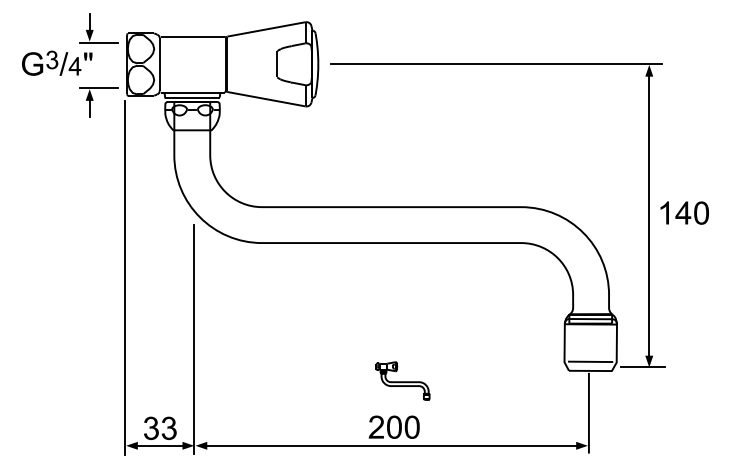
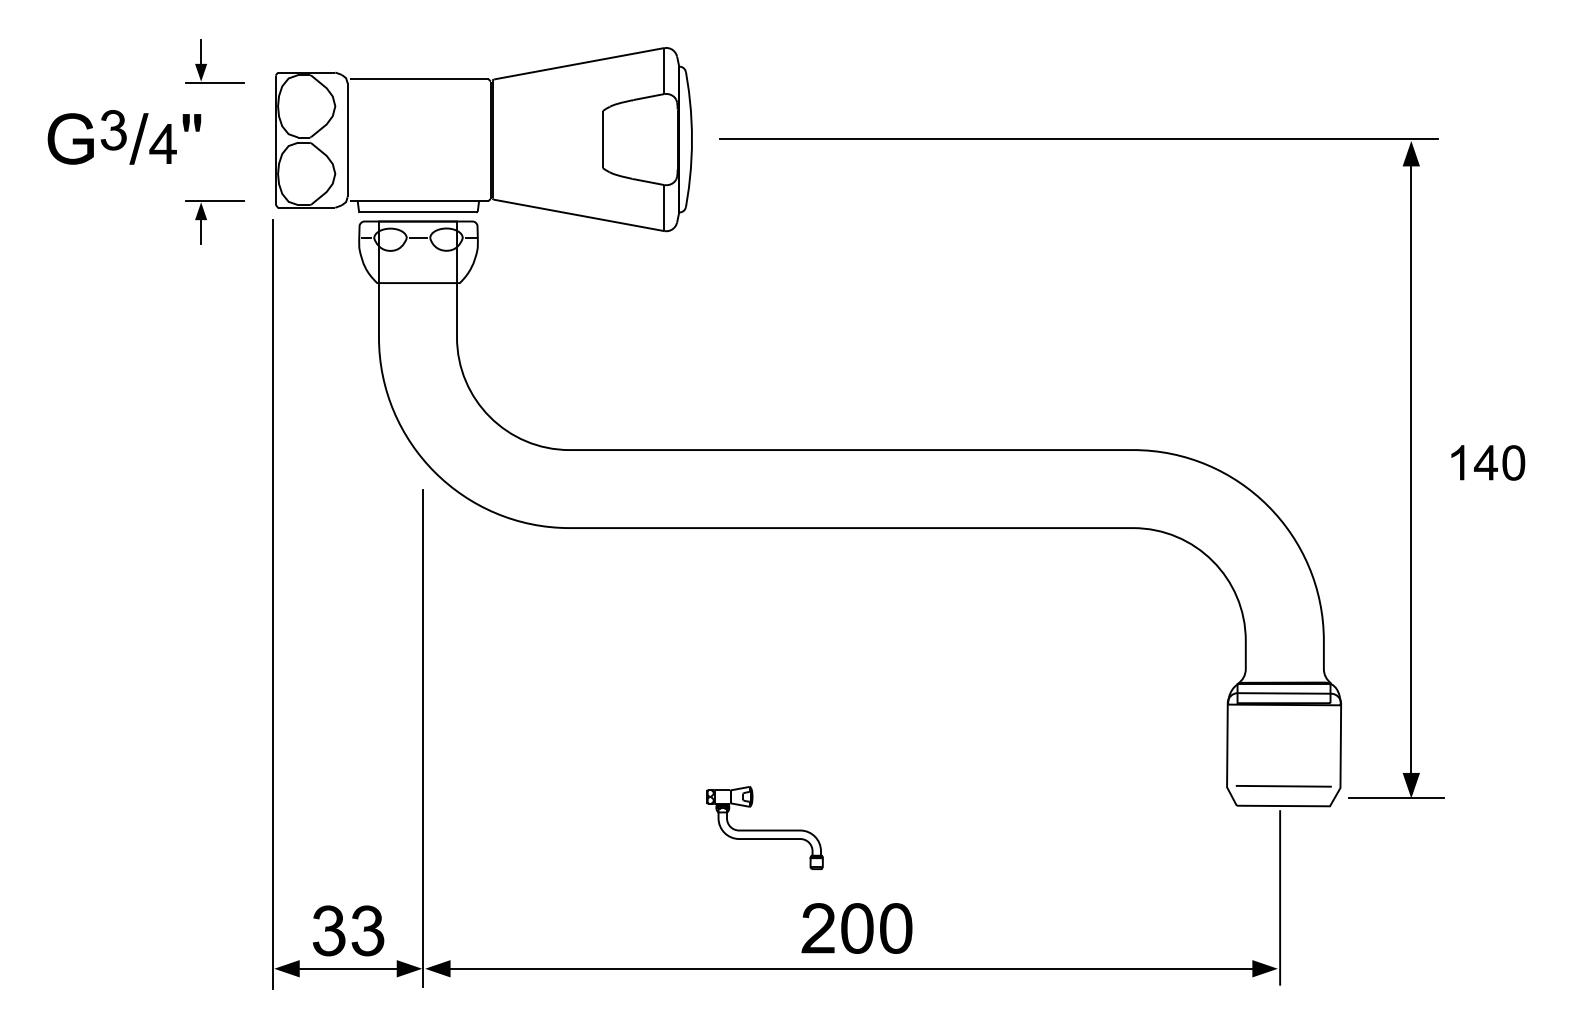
part: (98, 28) -> (214, 61), size x0.7
part: (98, 102) -> (214, 222), size x0.7
part: (684, 212) -> (1487, 461), size x0.7
part: (402, 380) -> (764, 826), moved

